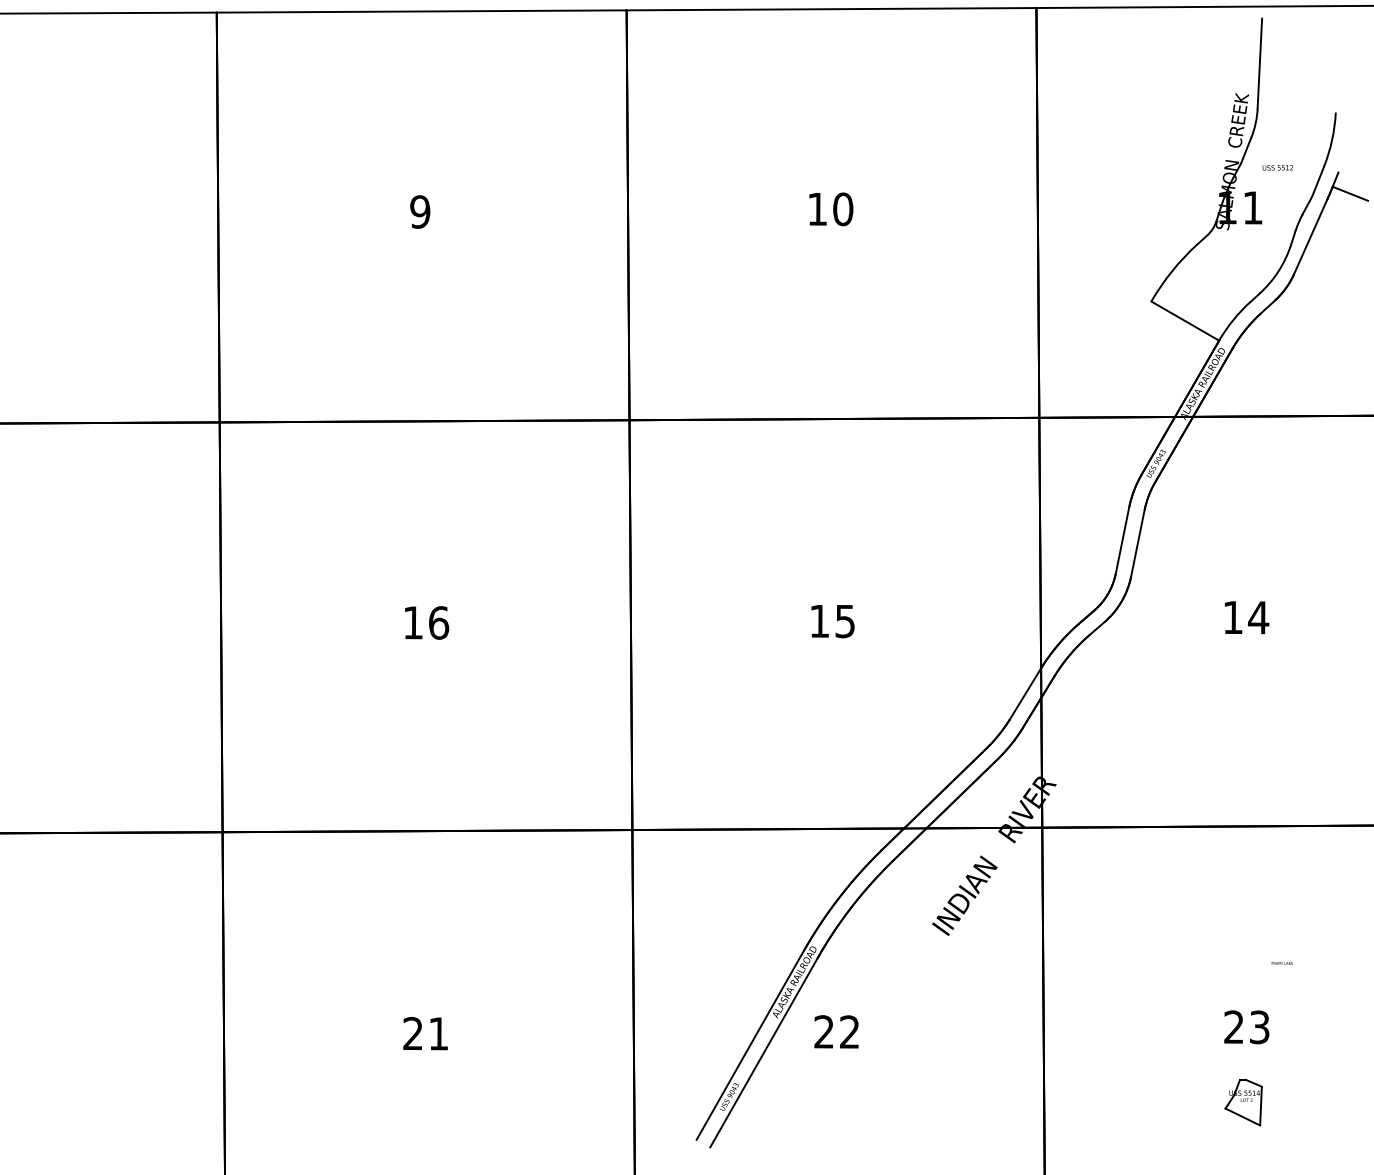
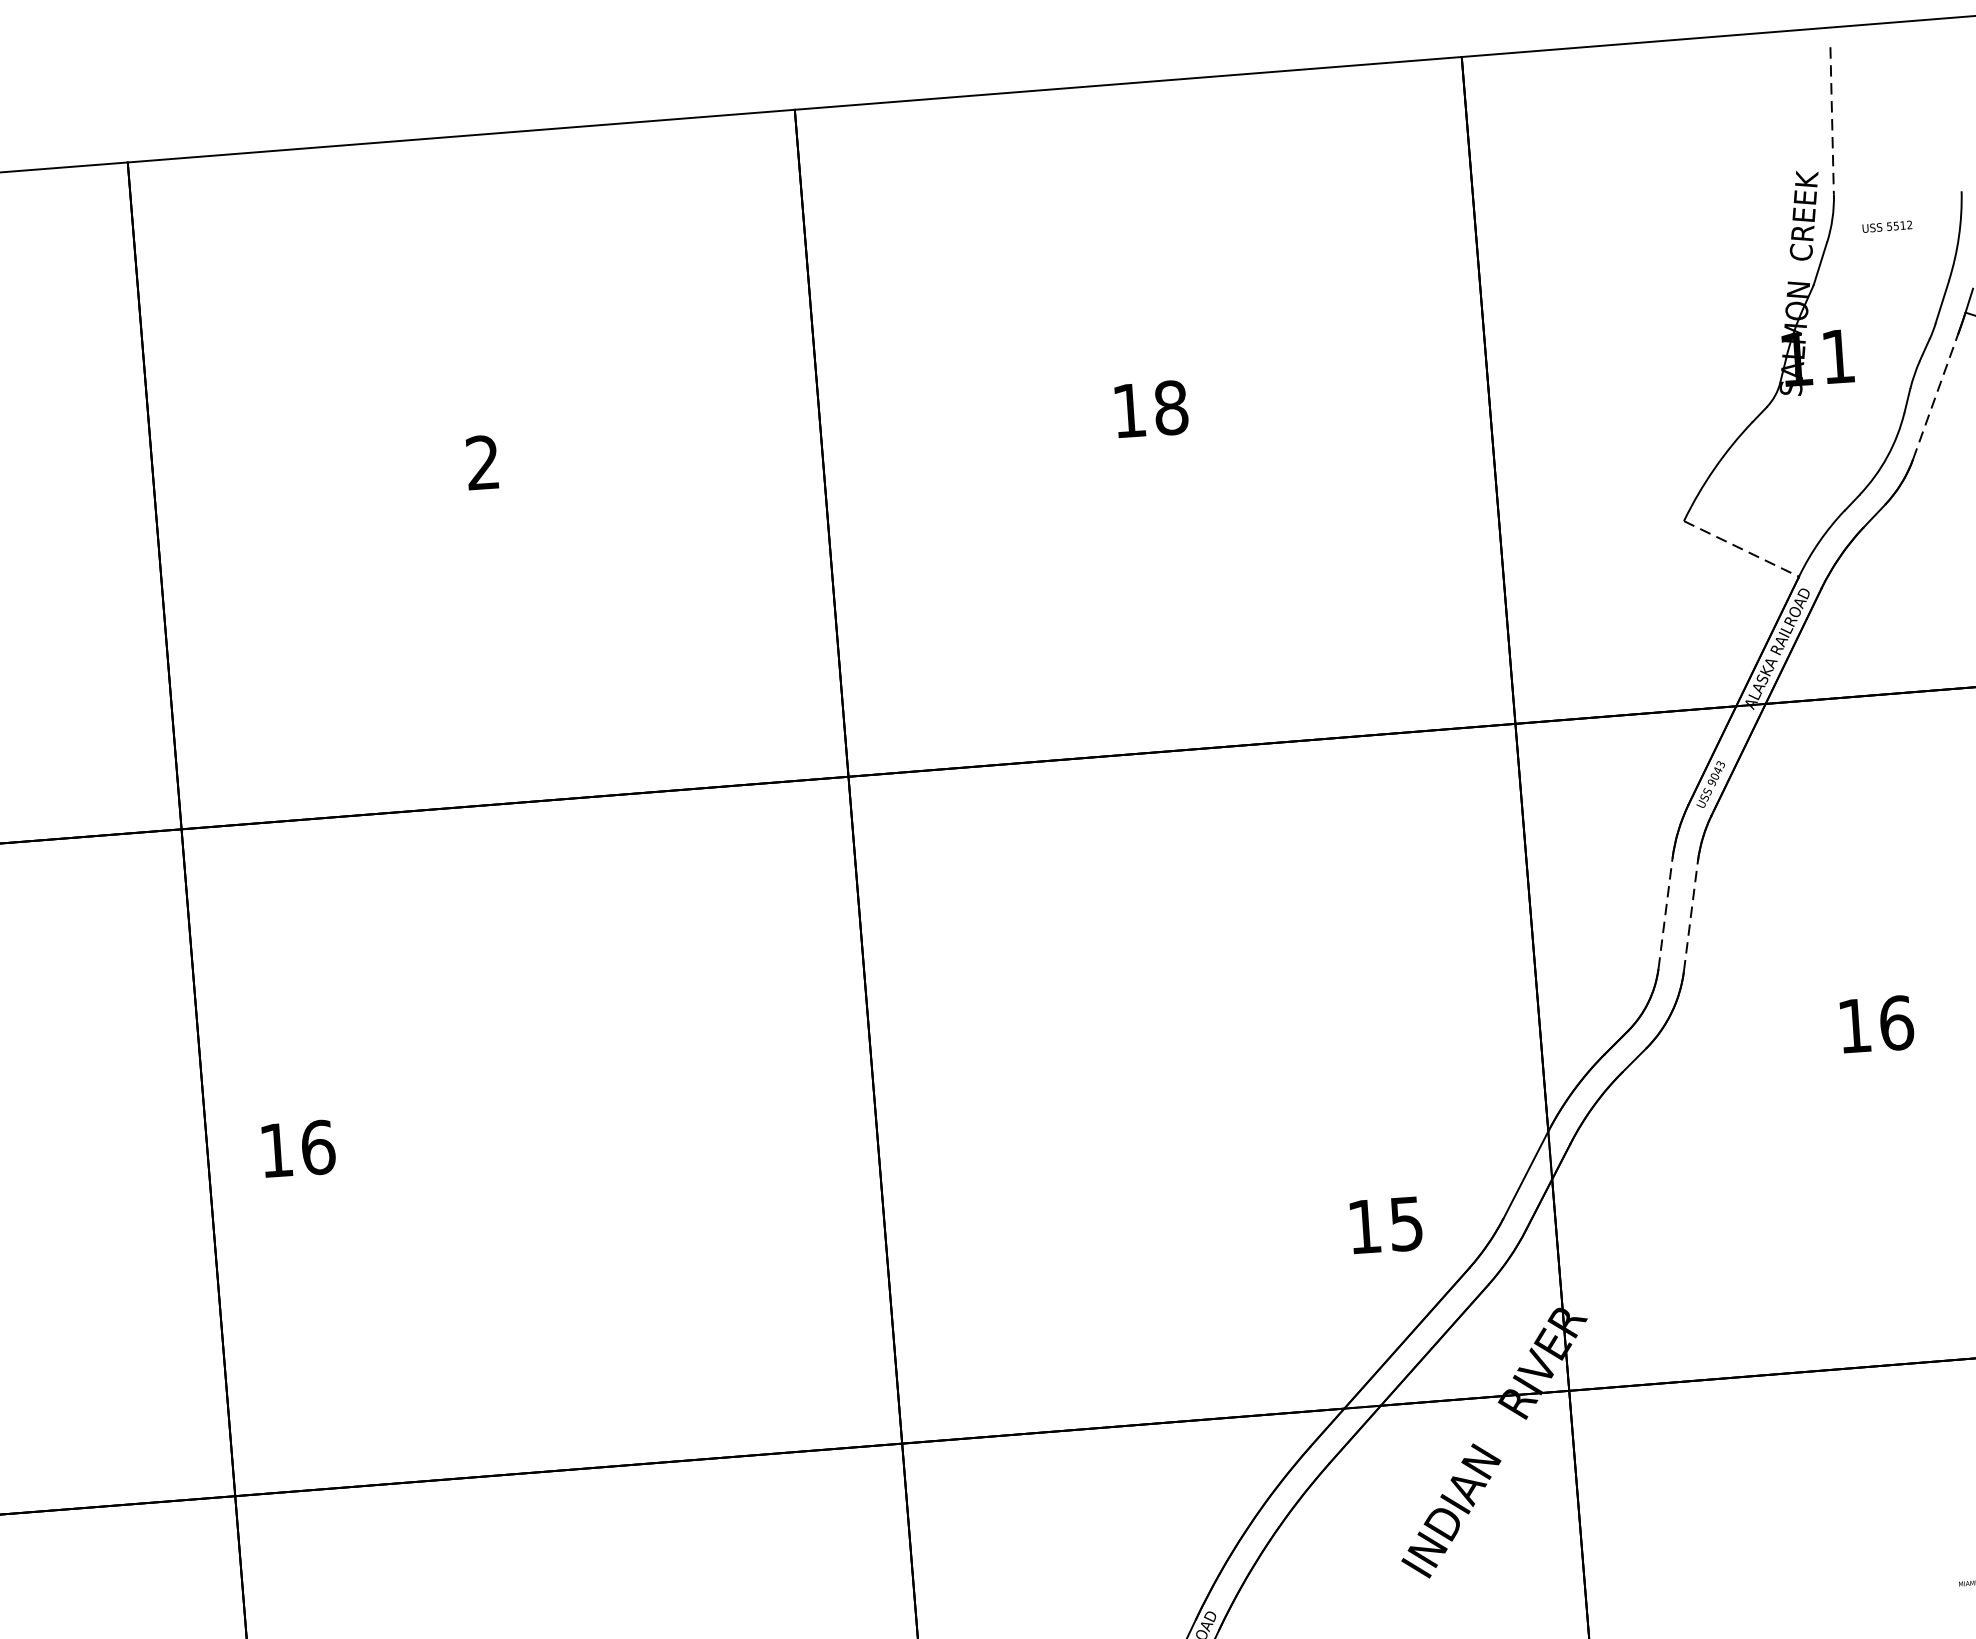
line: (1259, 64) -> (1831, 122), solid -> dashed
text: (1277, 167) -> (1886, 226), moved
text: (843, 209) -> (1171, 408), 10 -> 18
text: (420, 211) -> (483, 461), 9 -> 2
line: (1310, 236) -> (1935, 396), solid -> dashed
line: (1185, 321) -> (1741, 549), solid -> dashed
line: (1122, 540) -> (1665, 913), solid -> dashed
line: (1137, 543) -> (1690, 916), solid -> dashed
text: (1258, 617) -> (1896, 1022), 14 -> 16
text: (832, 621) -> (1385, 1225), moved
text: (427, 622) -> (299, 1148), moved

